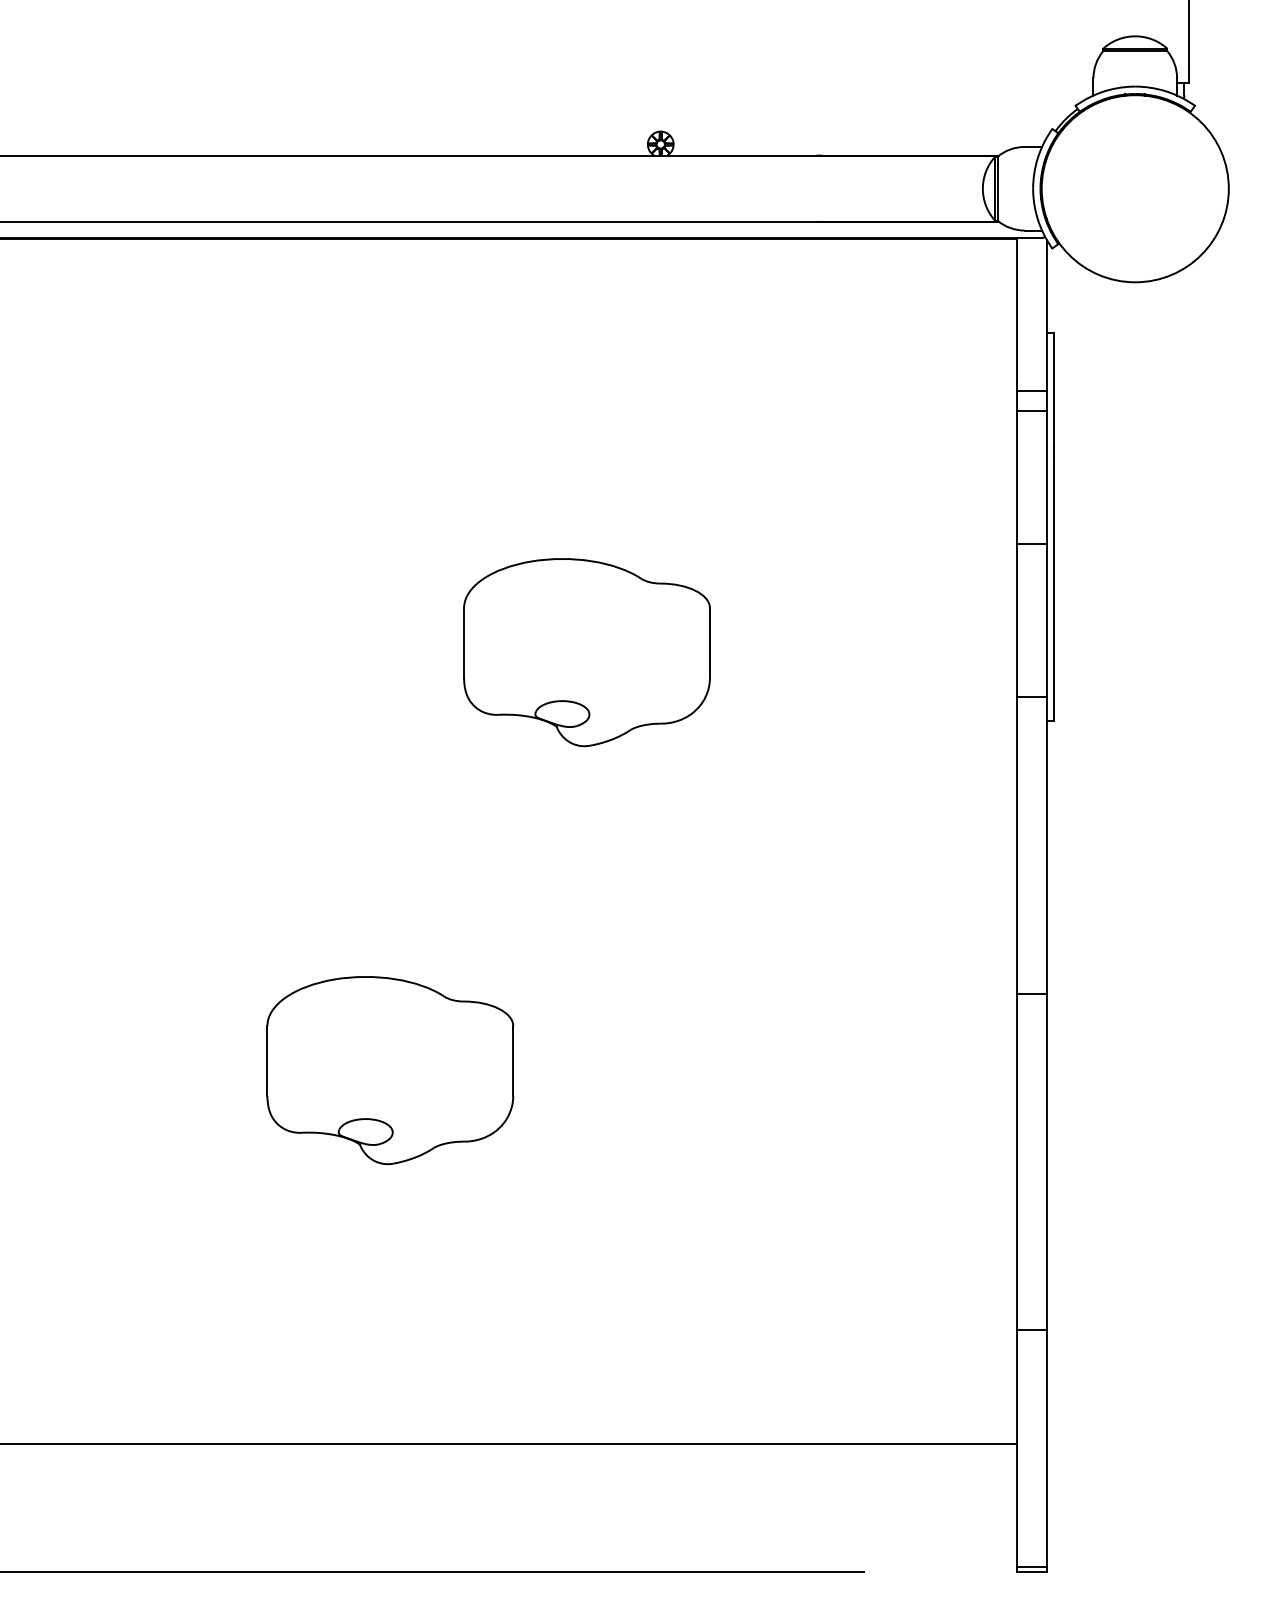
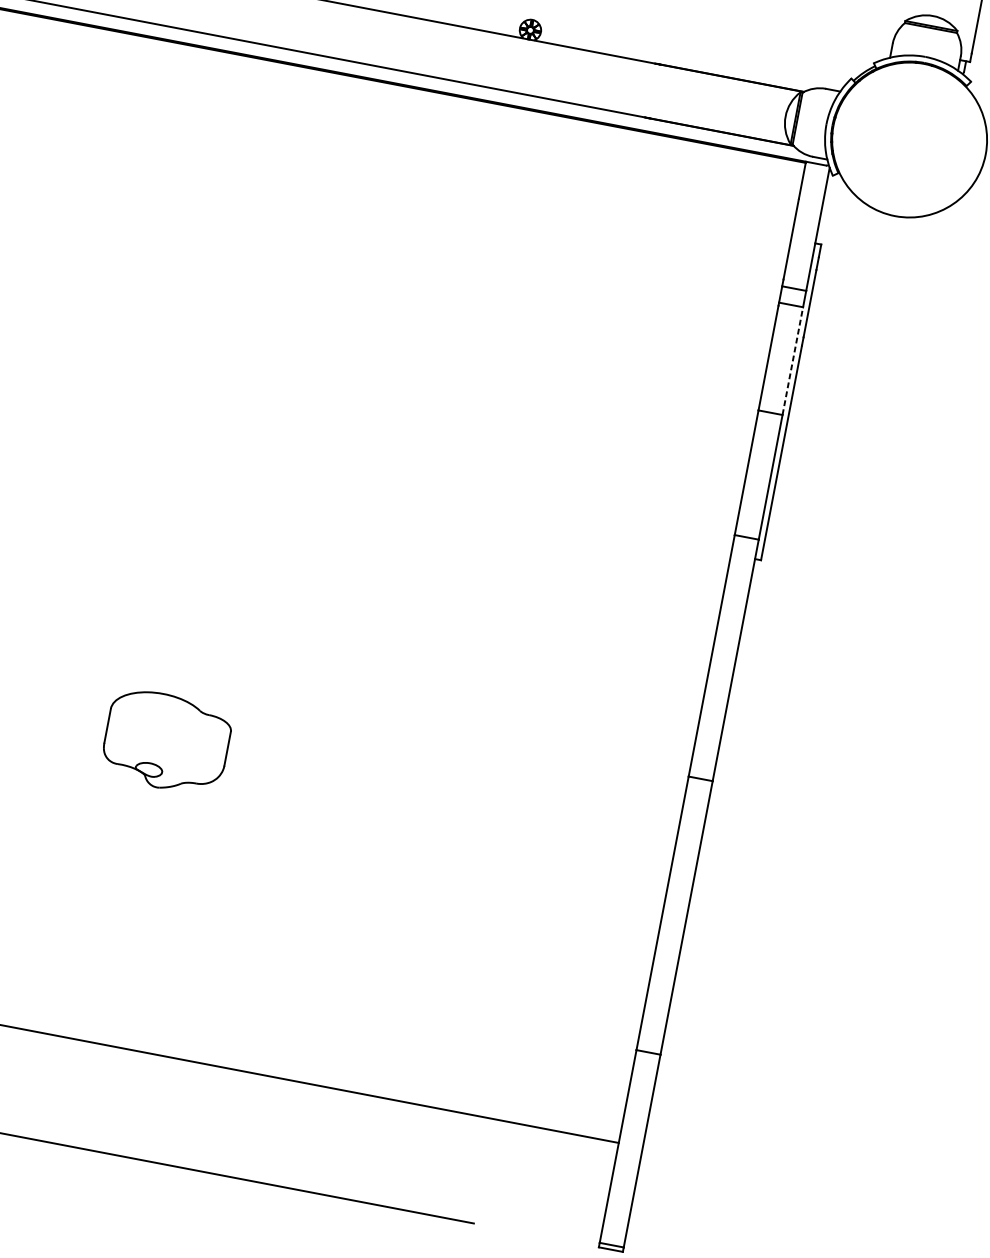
line: (1046, 476) -> (792, 360), solid -> dashed
part: (586, 652) -> (391, 432), removed
part: (390, 1070) -> (166, 741), size x0.6

